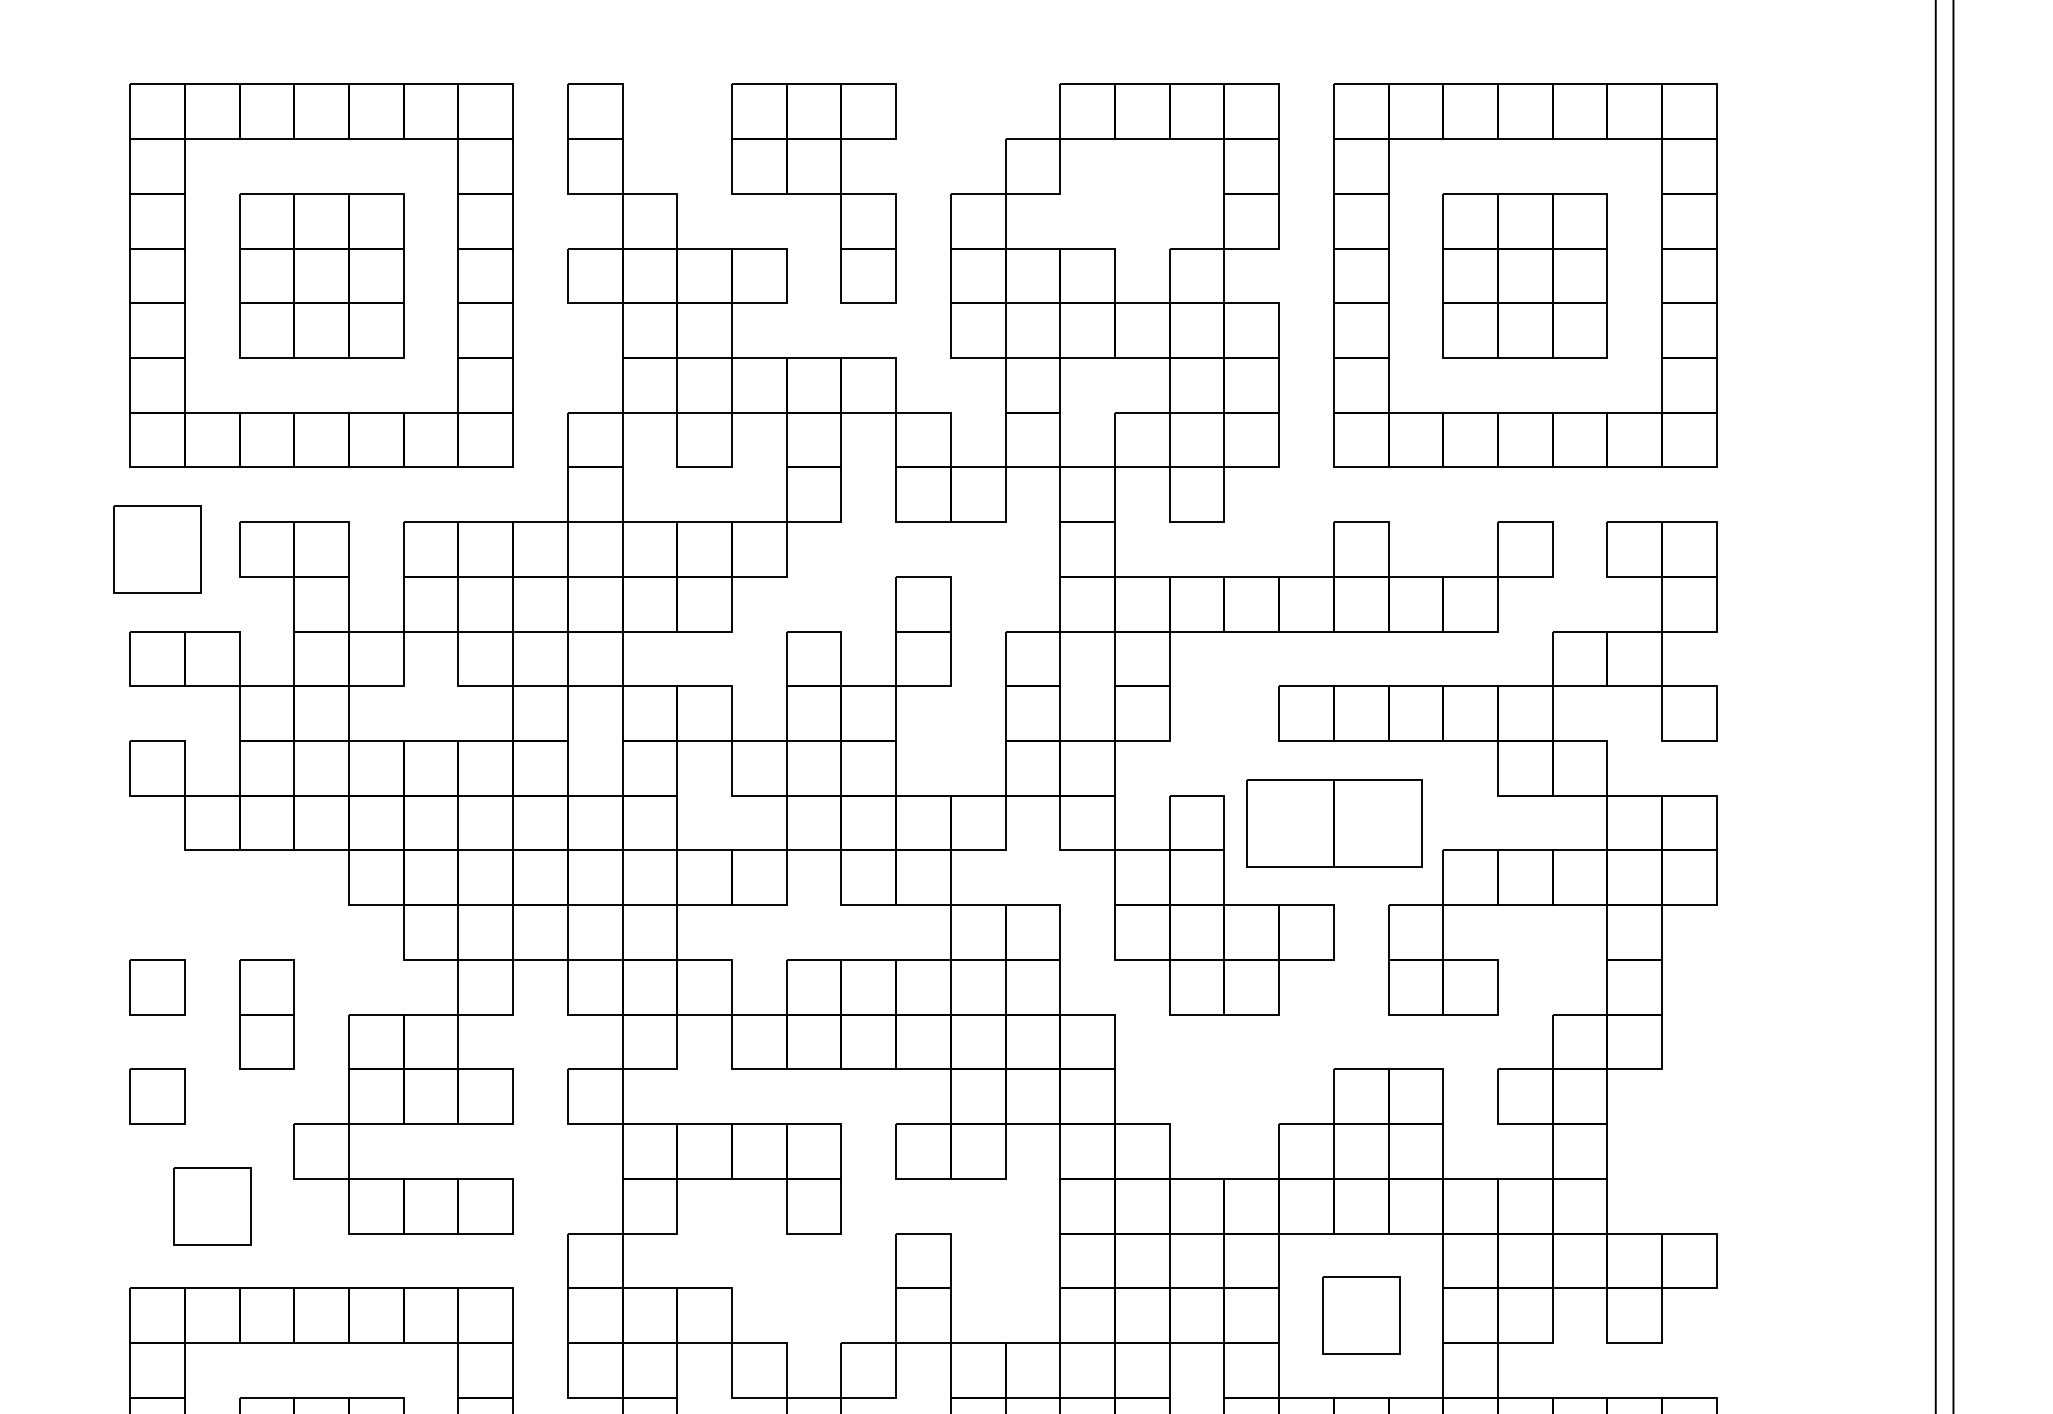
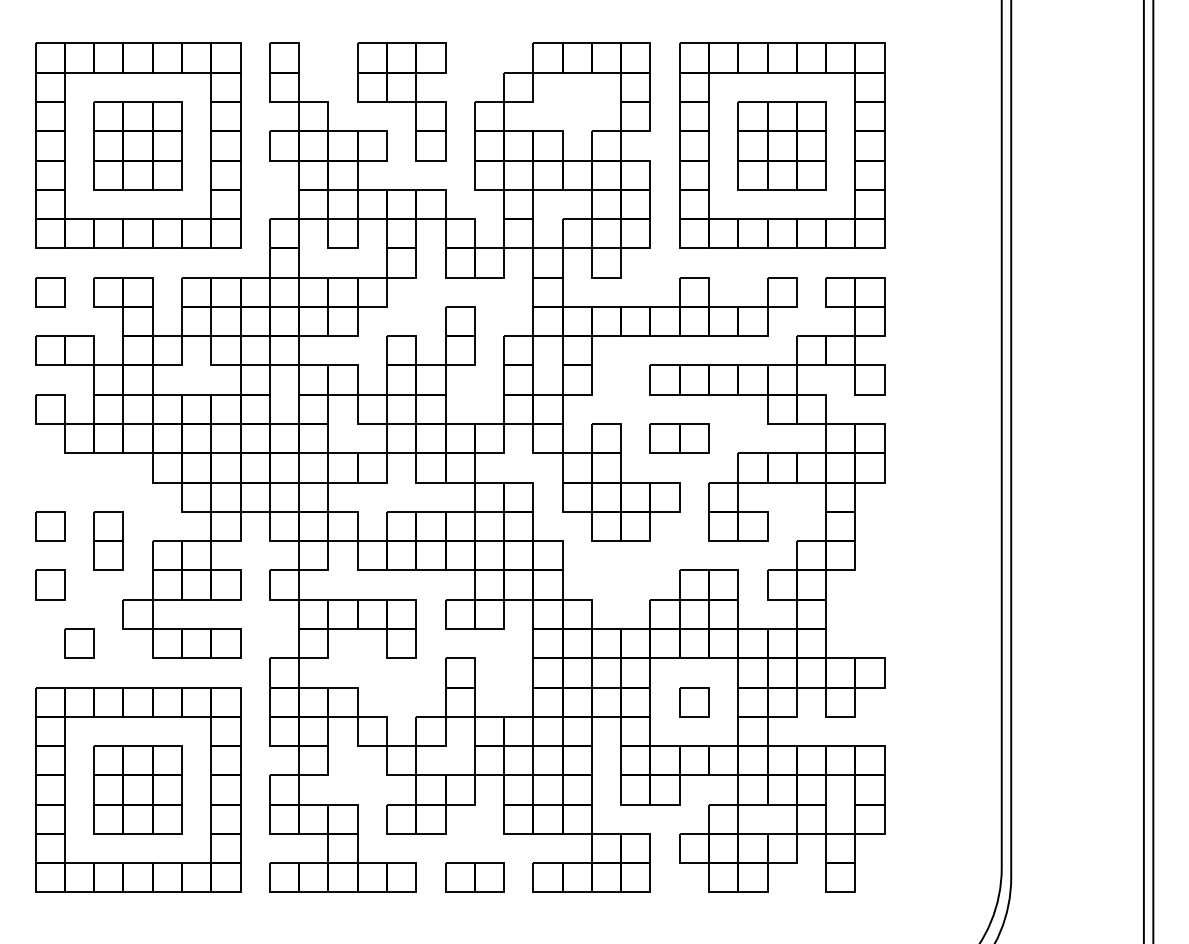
part: (157, 549) -> (50, 292), size x0.62
part: (1333, 822) -> (679, 438), size x0.62
part: (212, 1205) -> (79, 643), size x0.71
part: (1361, 1316) -> (694, 702), size x0.71

